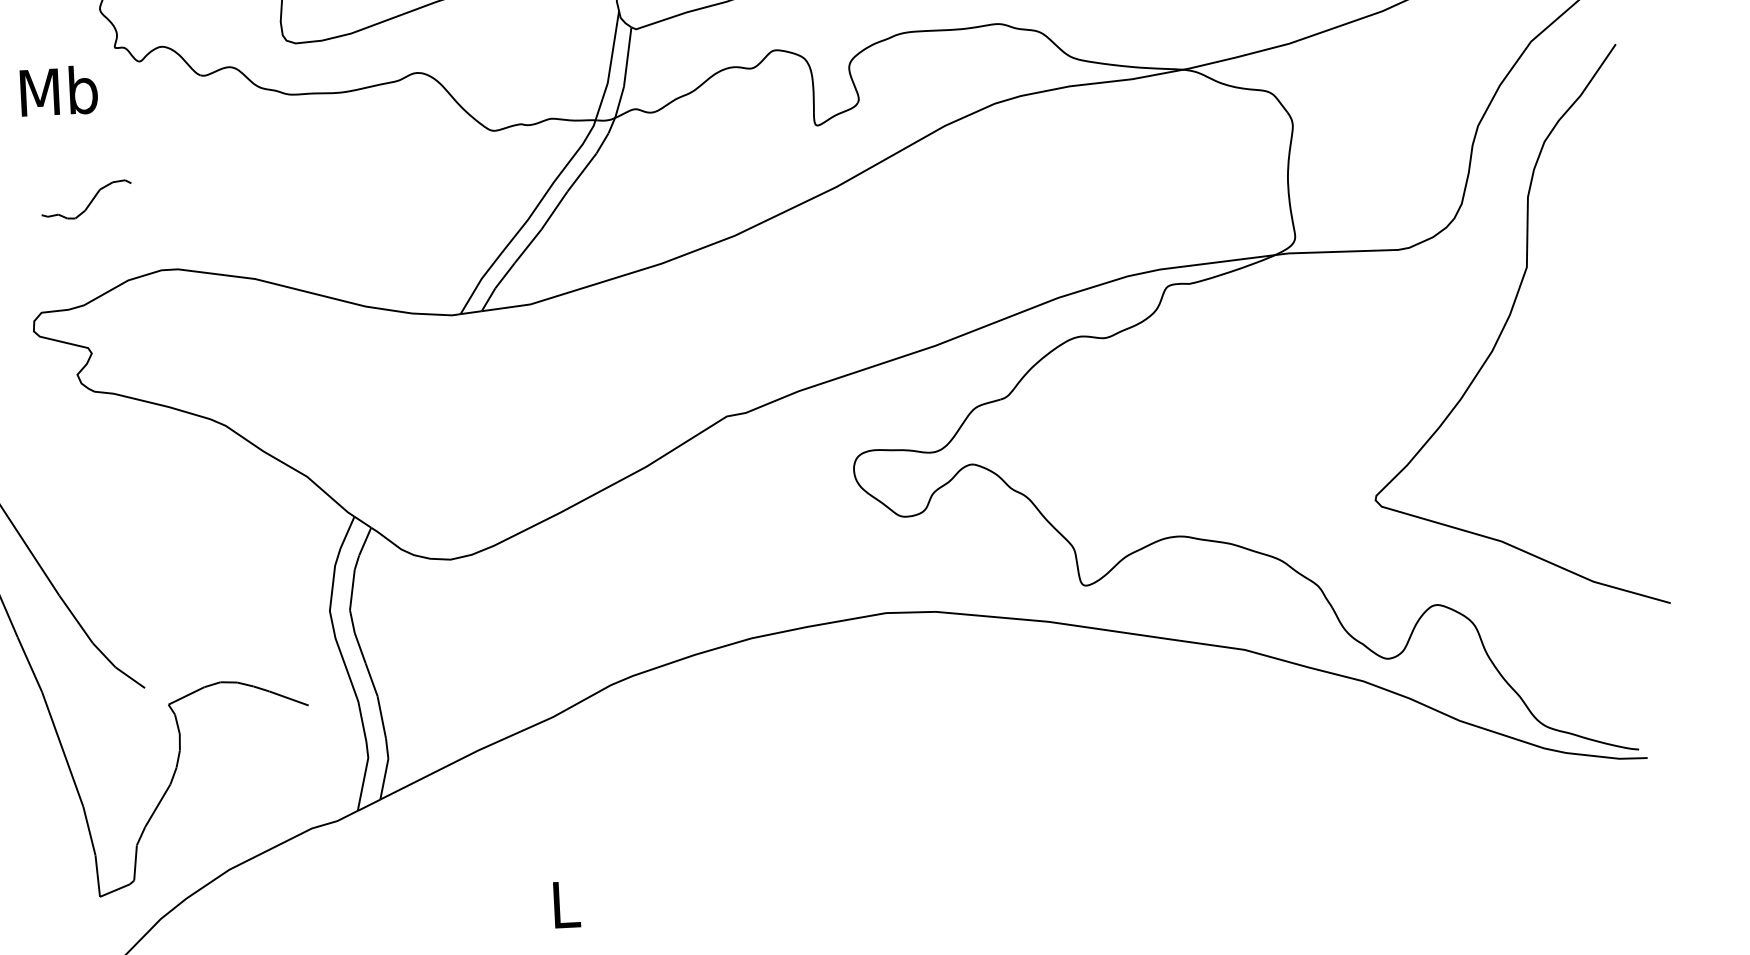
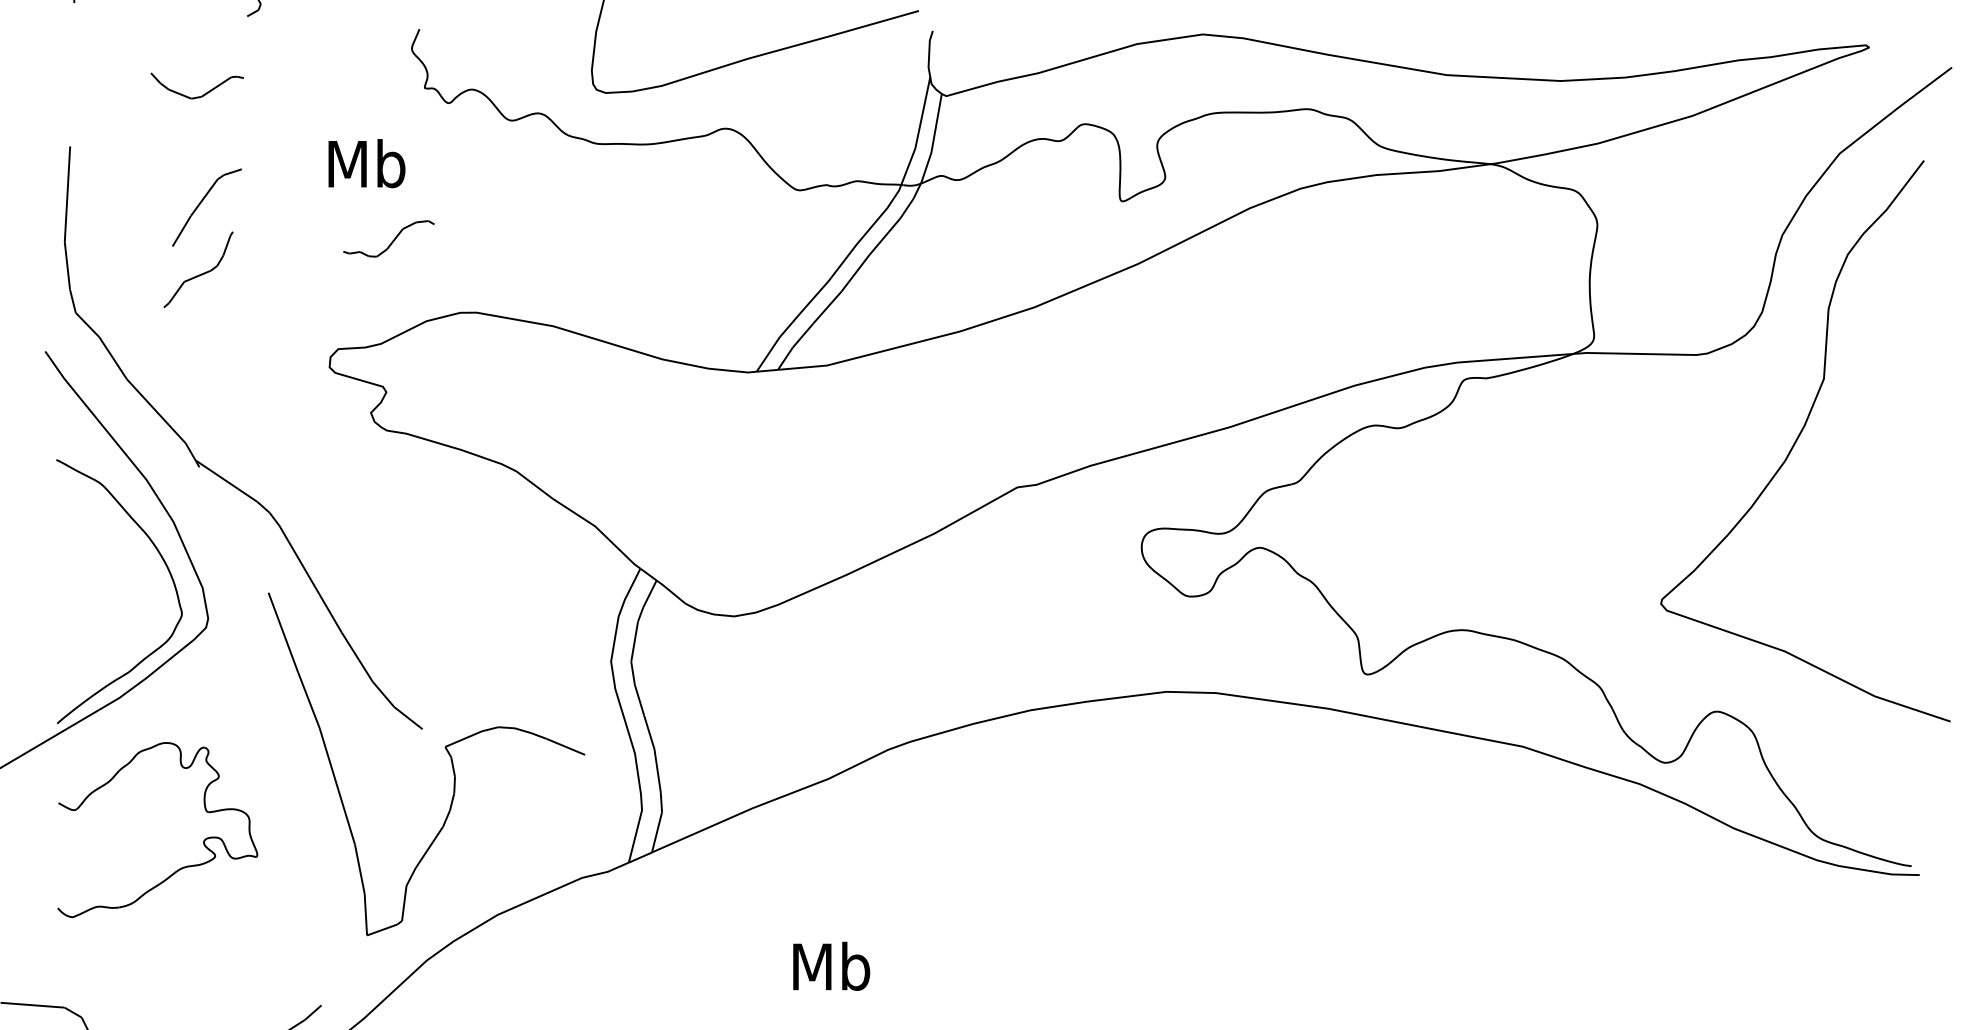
text: (58, 90) -> (366, 163), moved
text: (565, 903) -> (831, 965), L -> Mb

